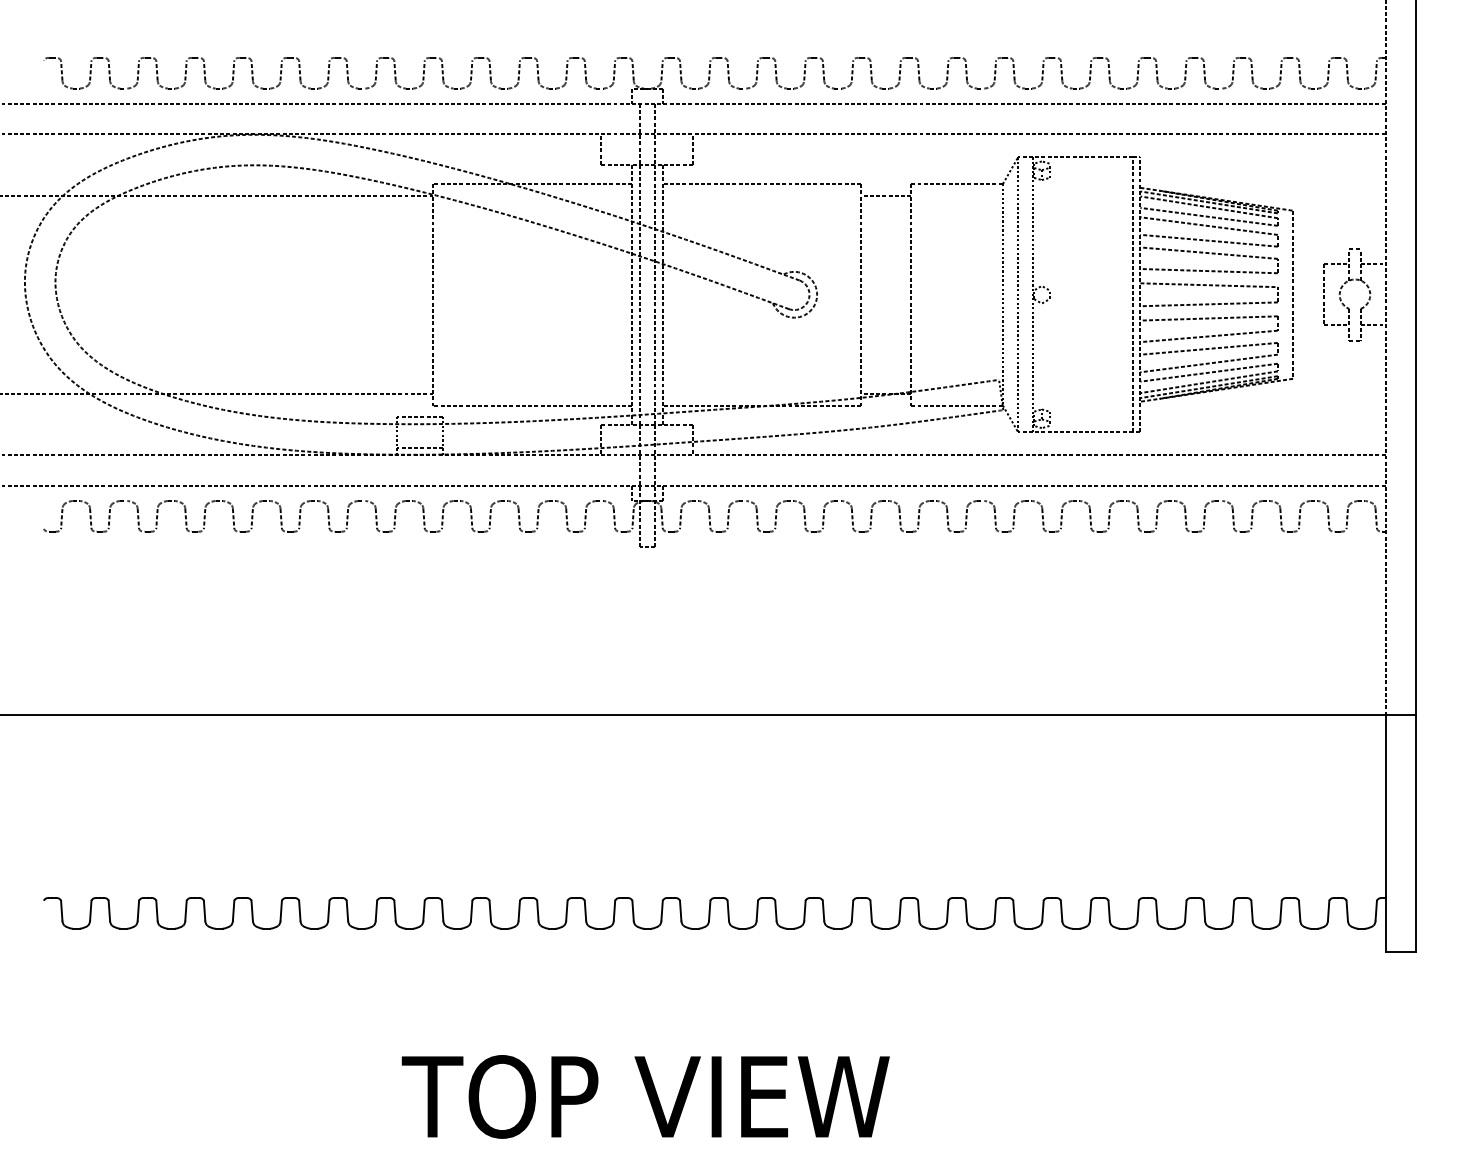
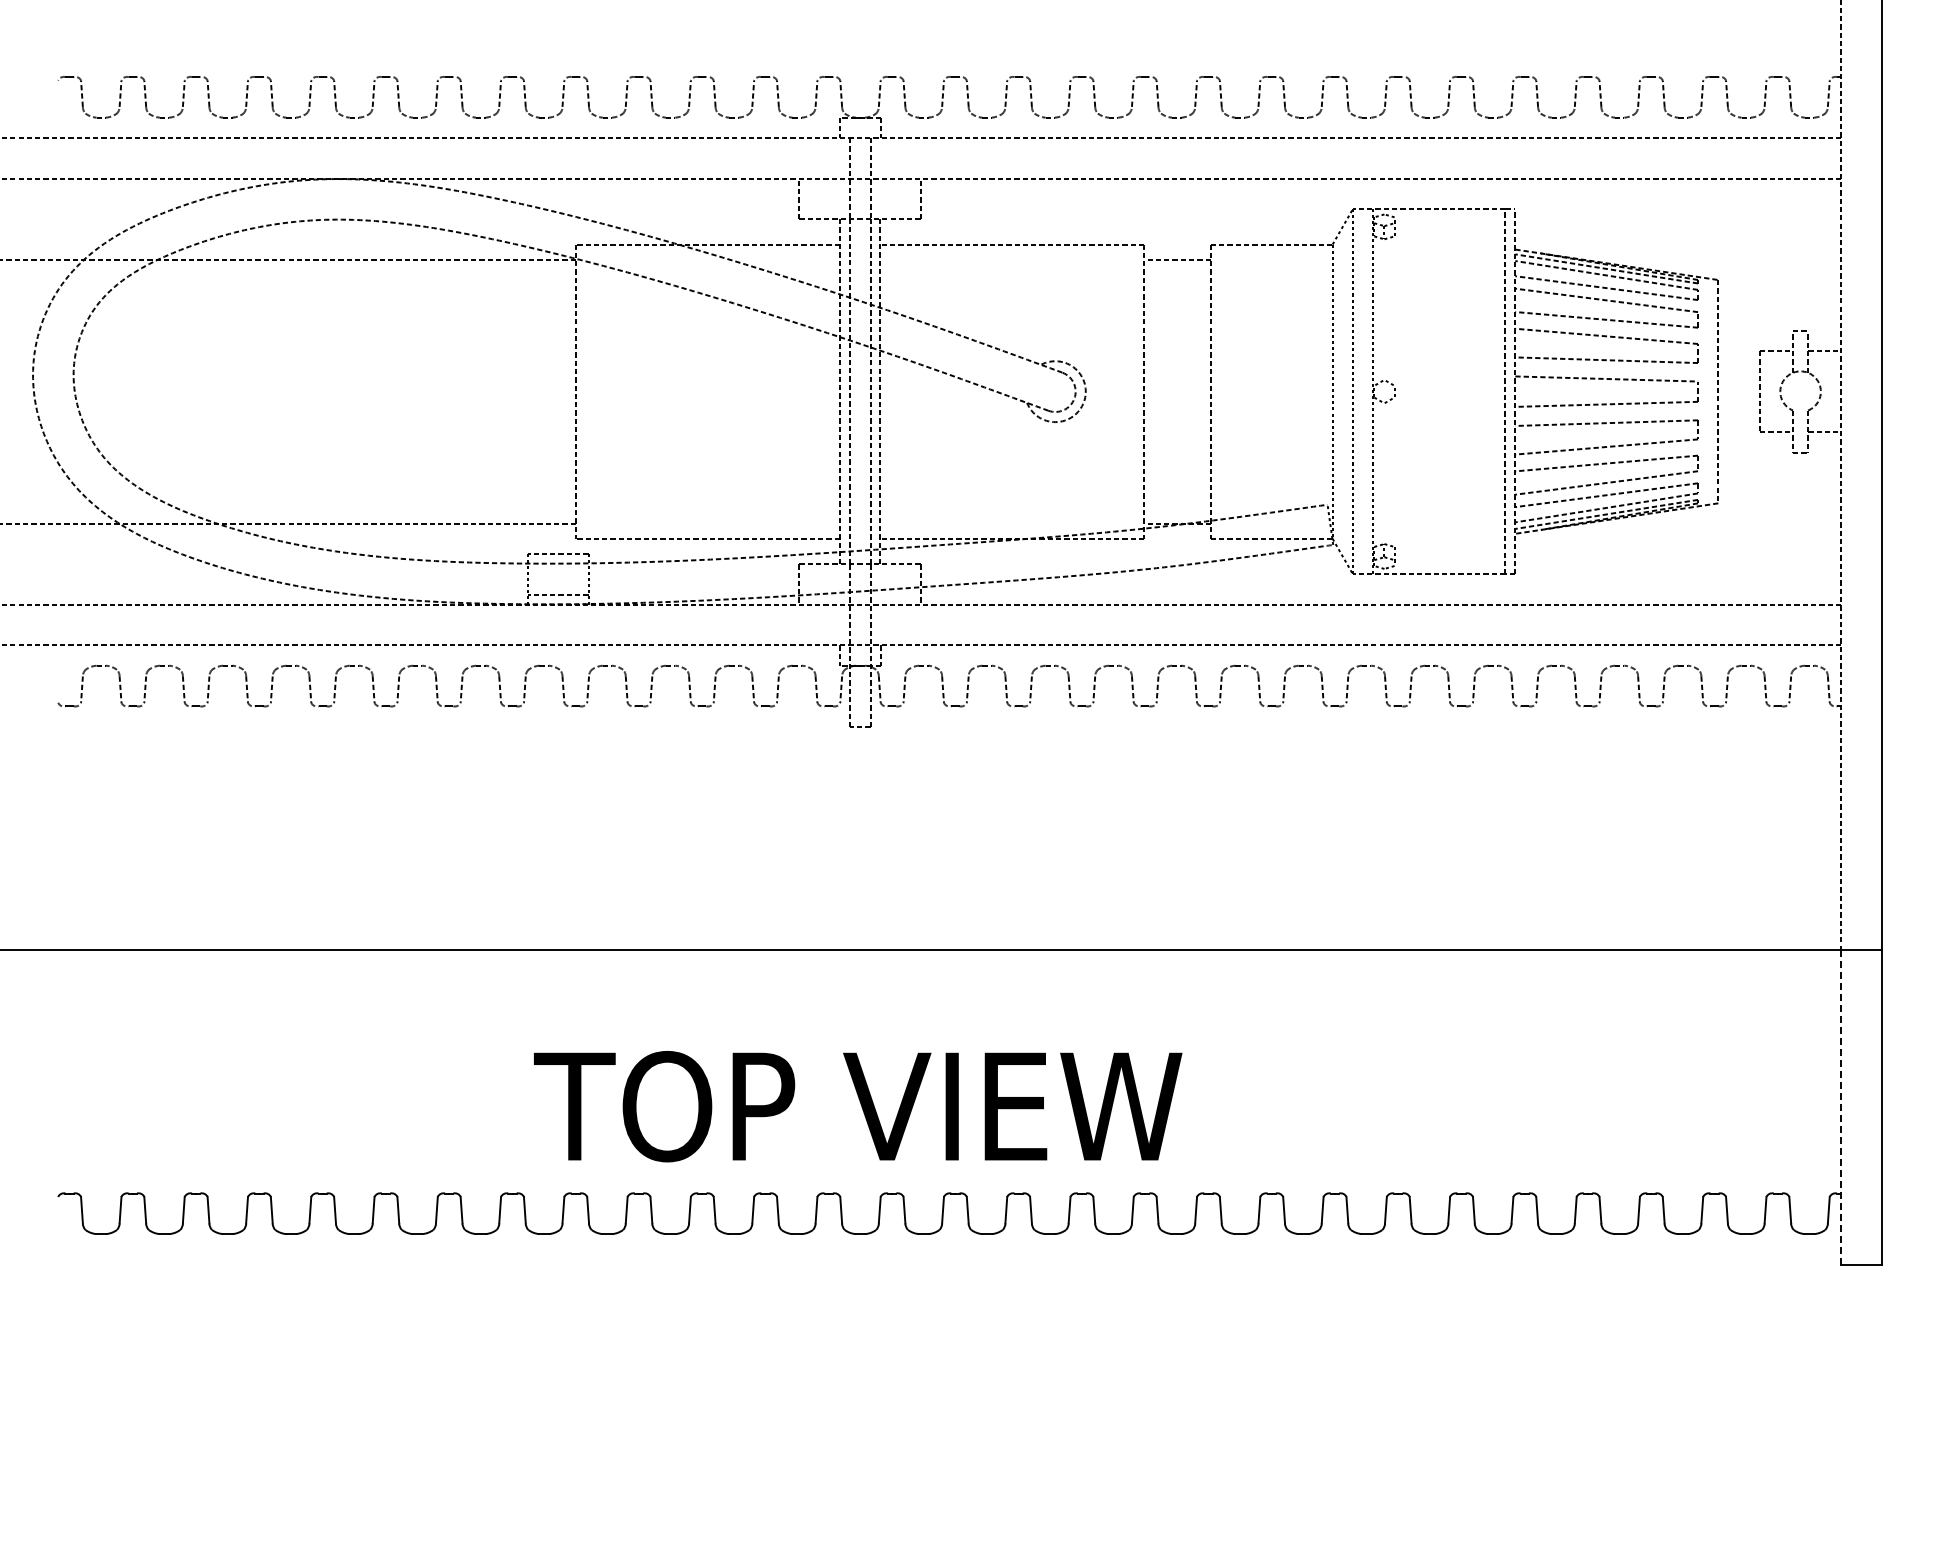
line: (1385, 833) -> (1841, 1107), solid -> dashed
text: (646, 1096) -> (858, 1106), moved

